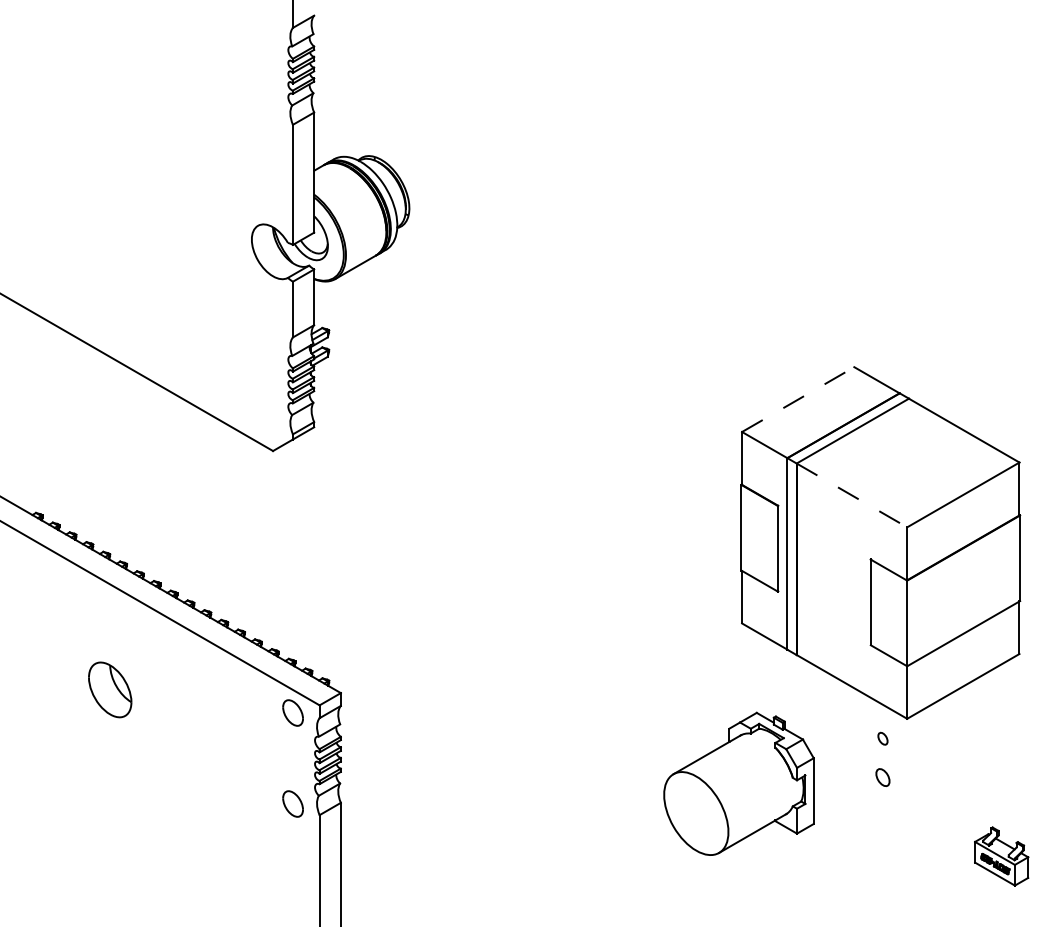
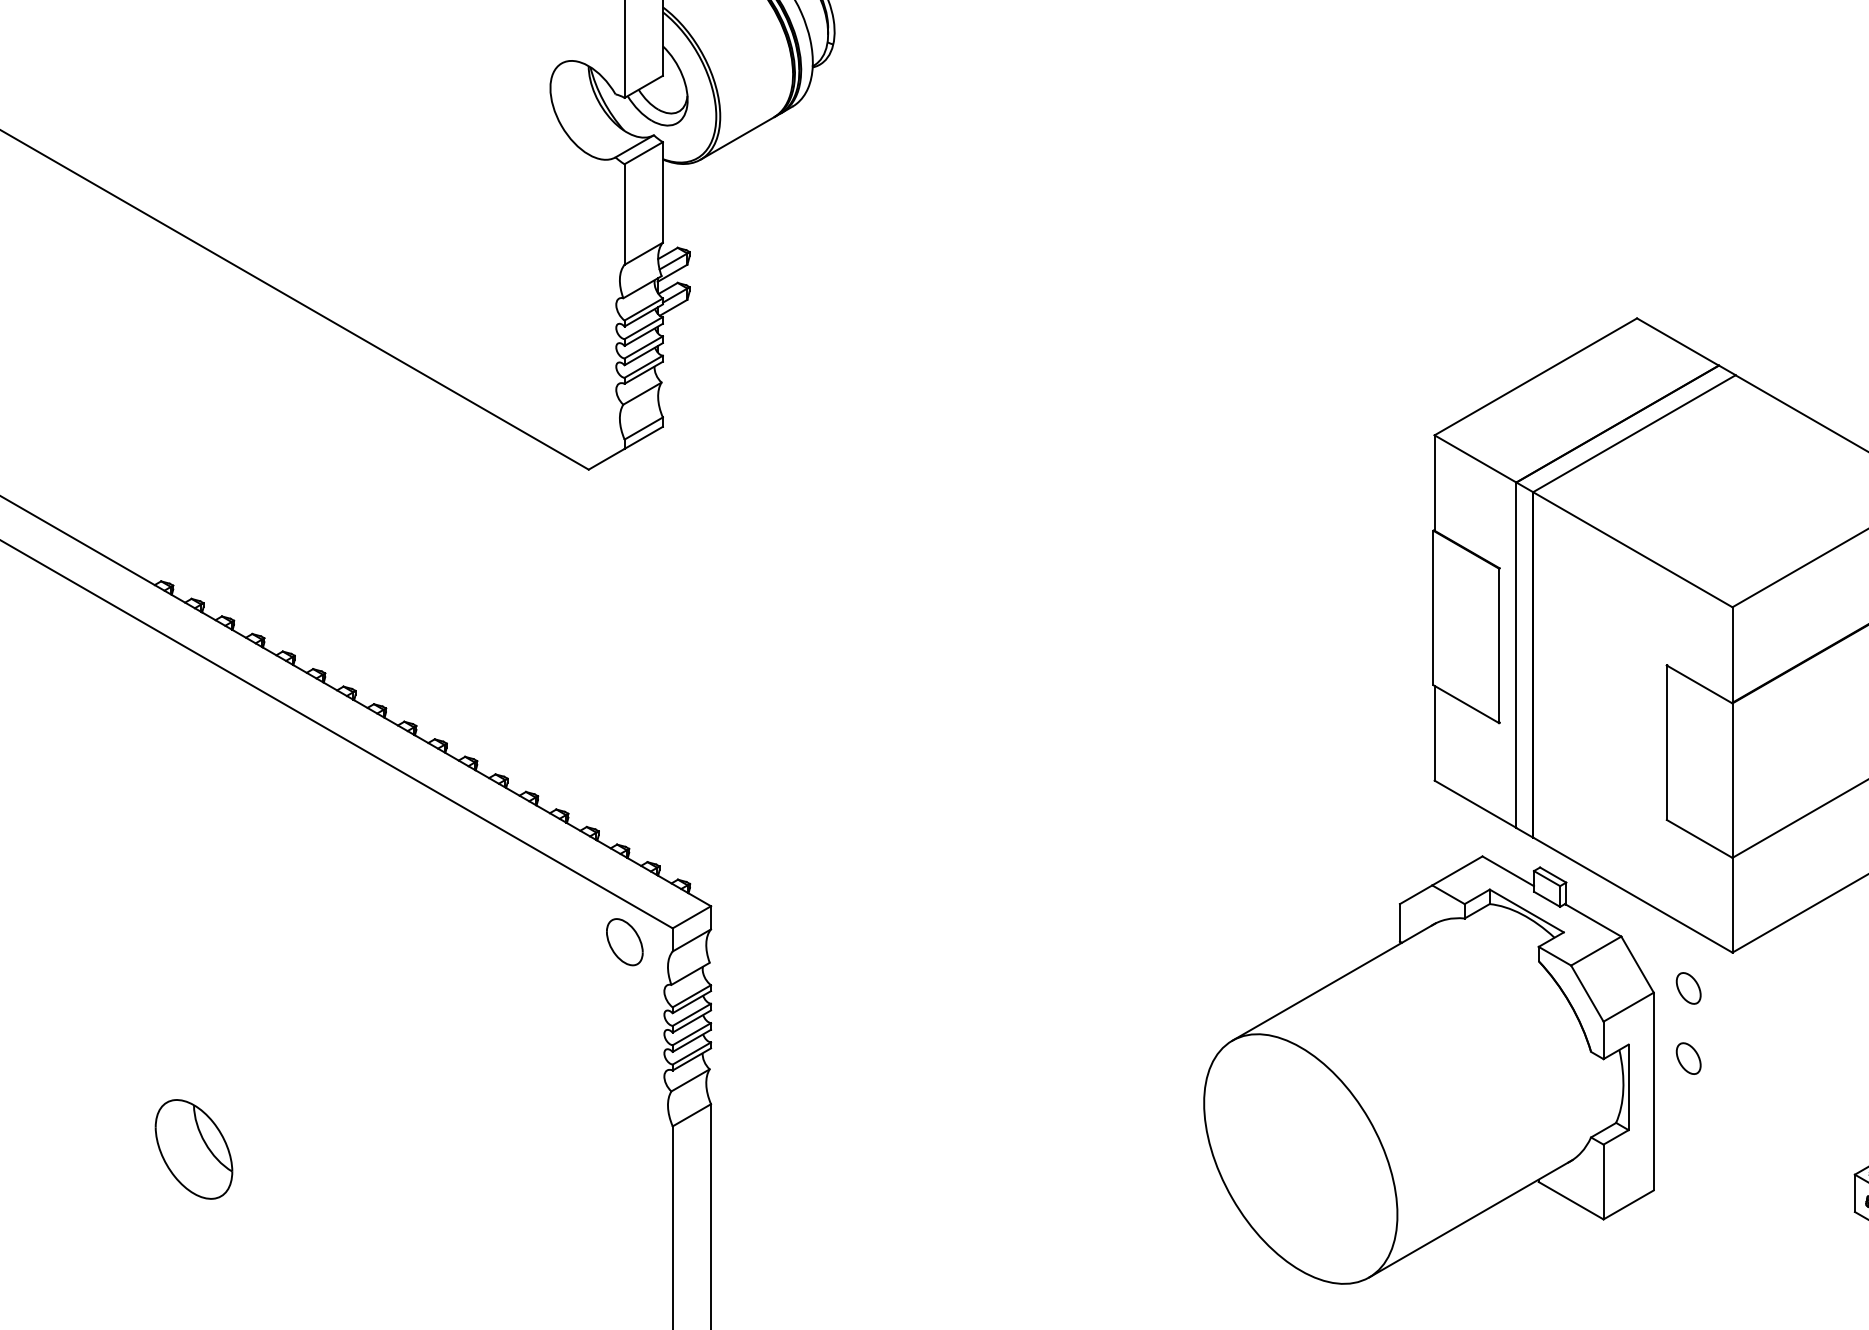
line: (798, 399) -> (1536, 376), dashed -> solid
line: (851, 495) -> (1631, 549), dashed -> solid
part: (110, 689) -> (194, 1148), moved
part: (882, 738) -> (1687, 988), size x1.43
part: (738, 783) -> (1428, 1069), size x1.67
part: (292, 803) -> (623, 1105), removed

